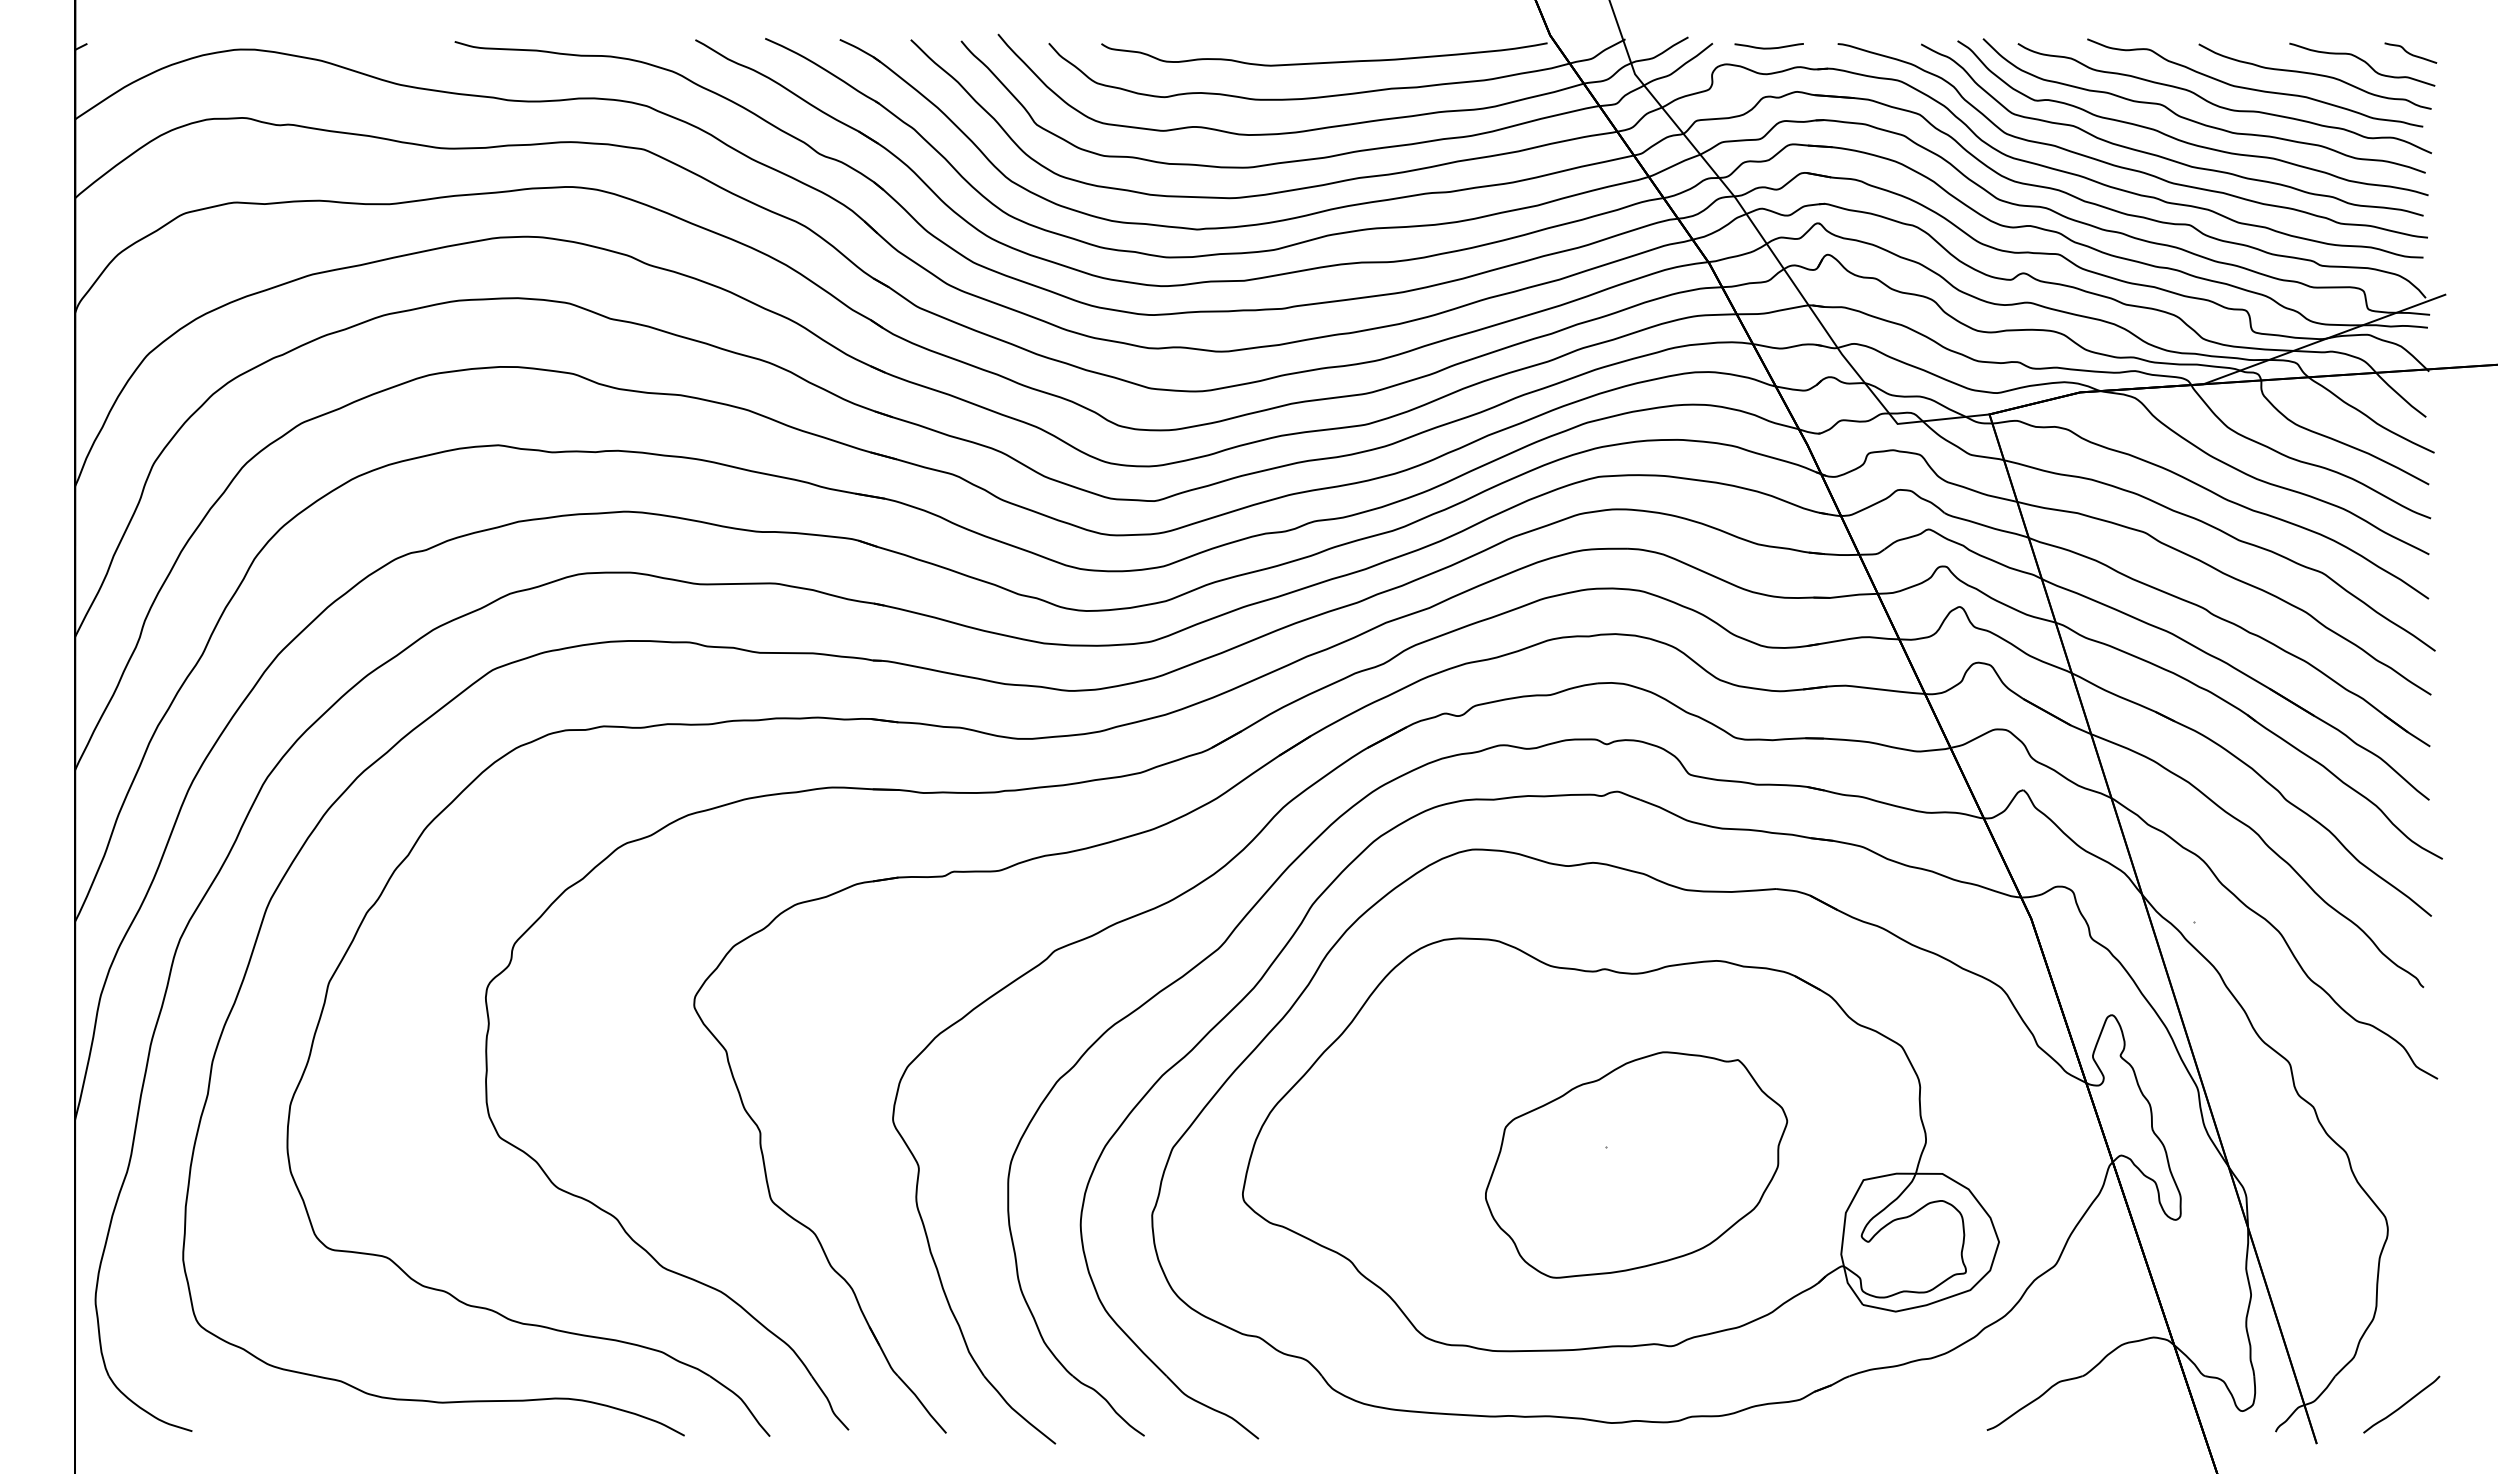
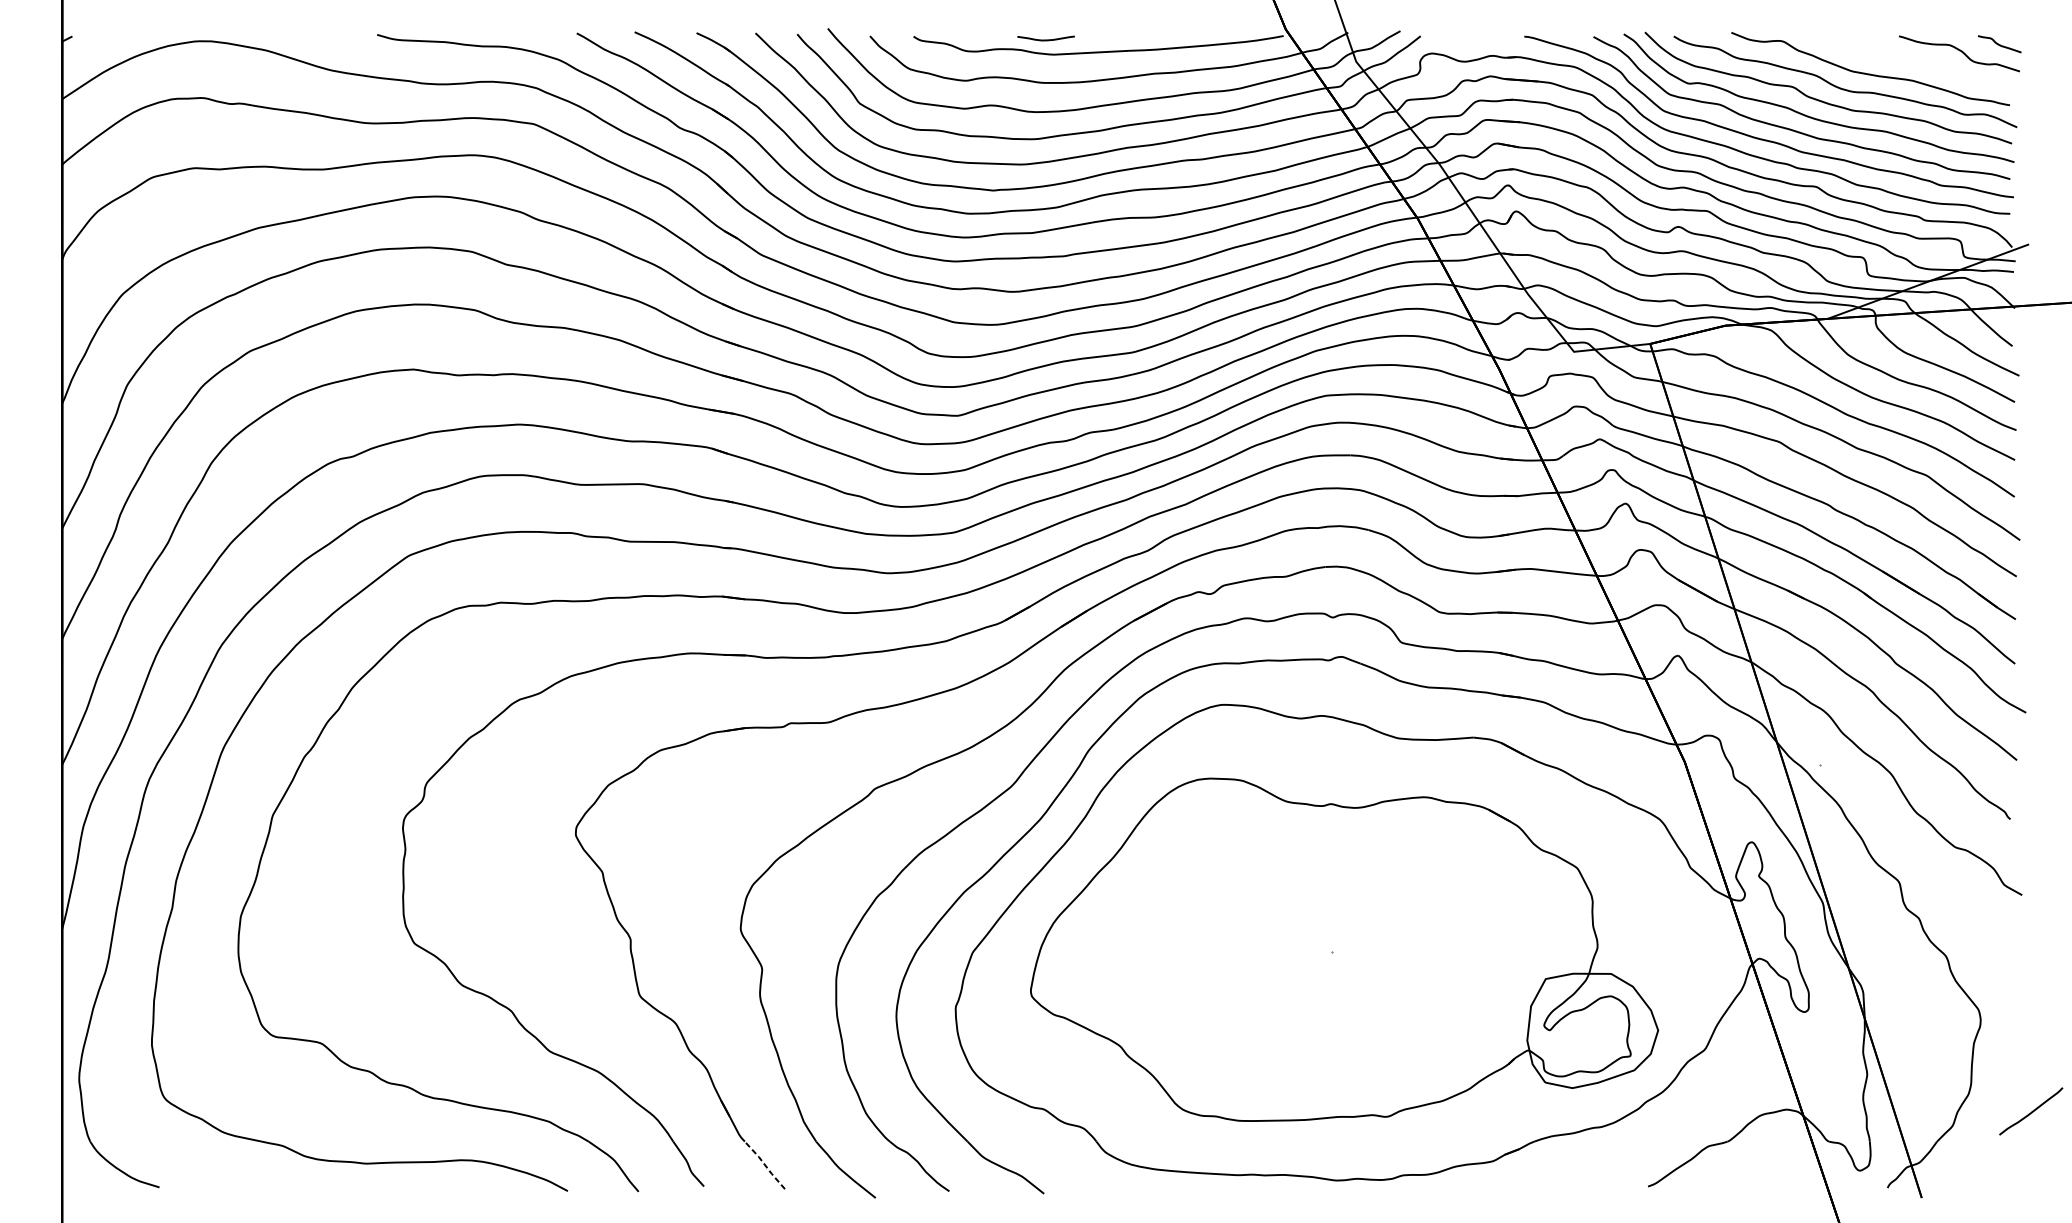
curve: (1768, 47) -> (1045, 39), moved
curve: (2314, 75) -> (1919, 62), removed
part: (1636, 1164) -> (1357, 966), removed
line: (922, 1404) -> (765, 1165), solid -> dashed
curve: (2402, 1404) -> (2031, 1111), moved

